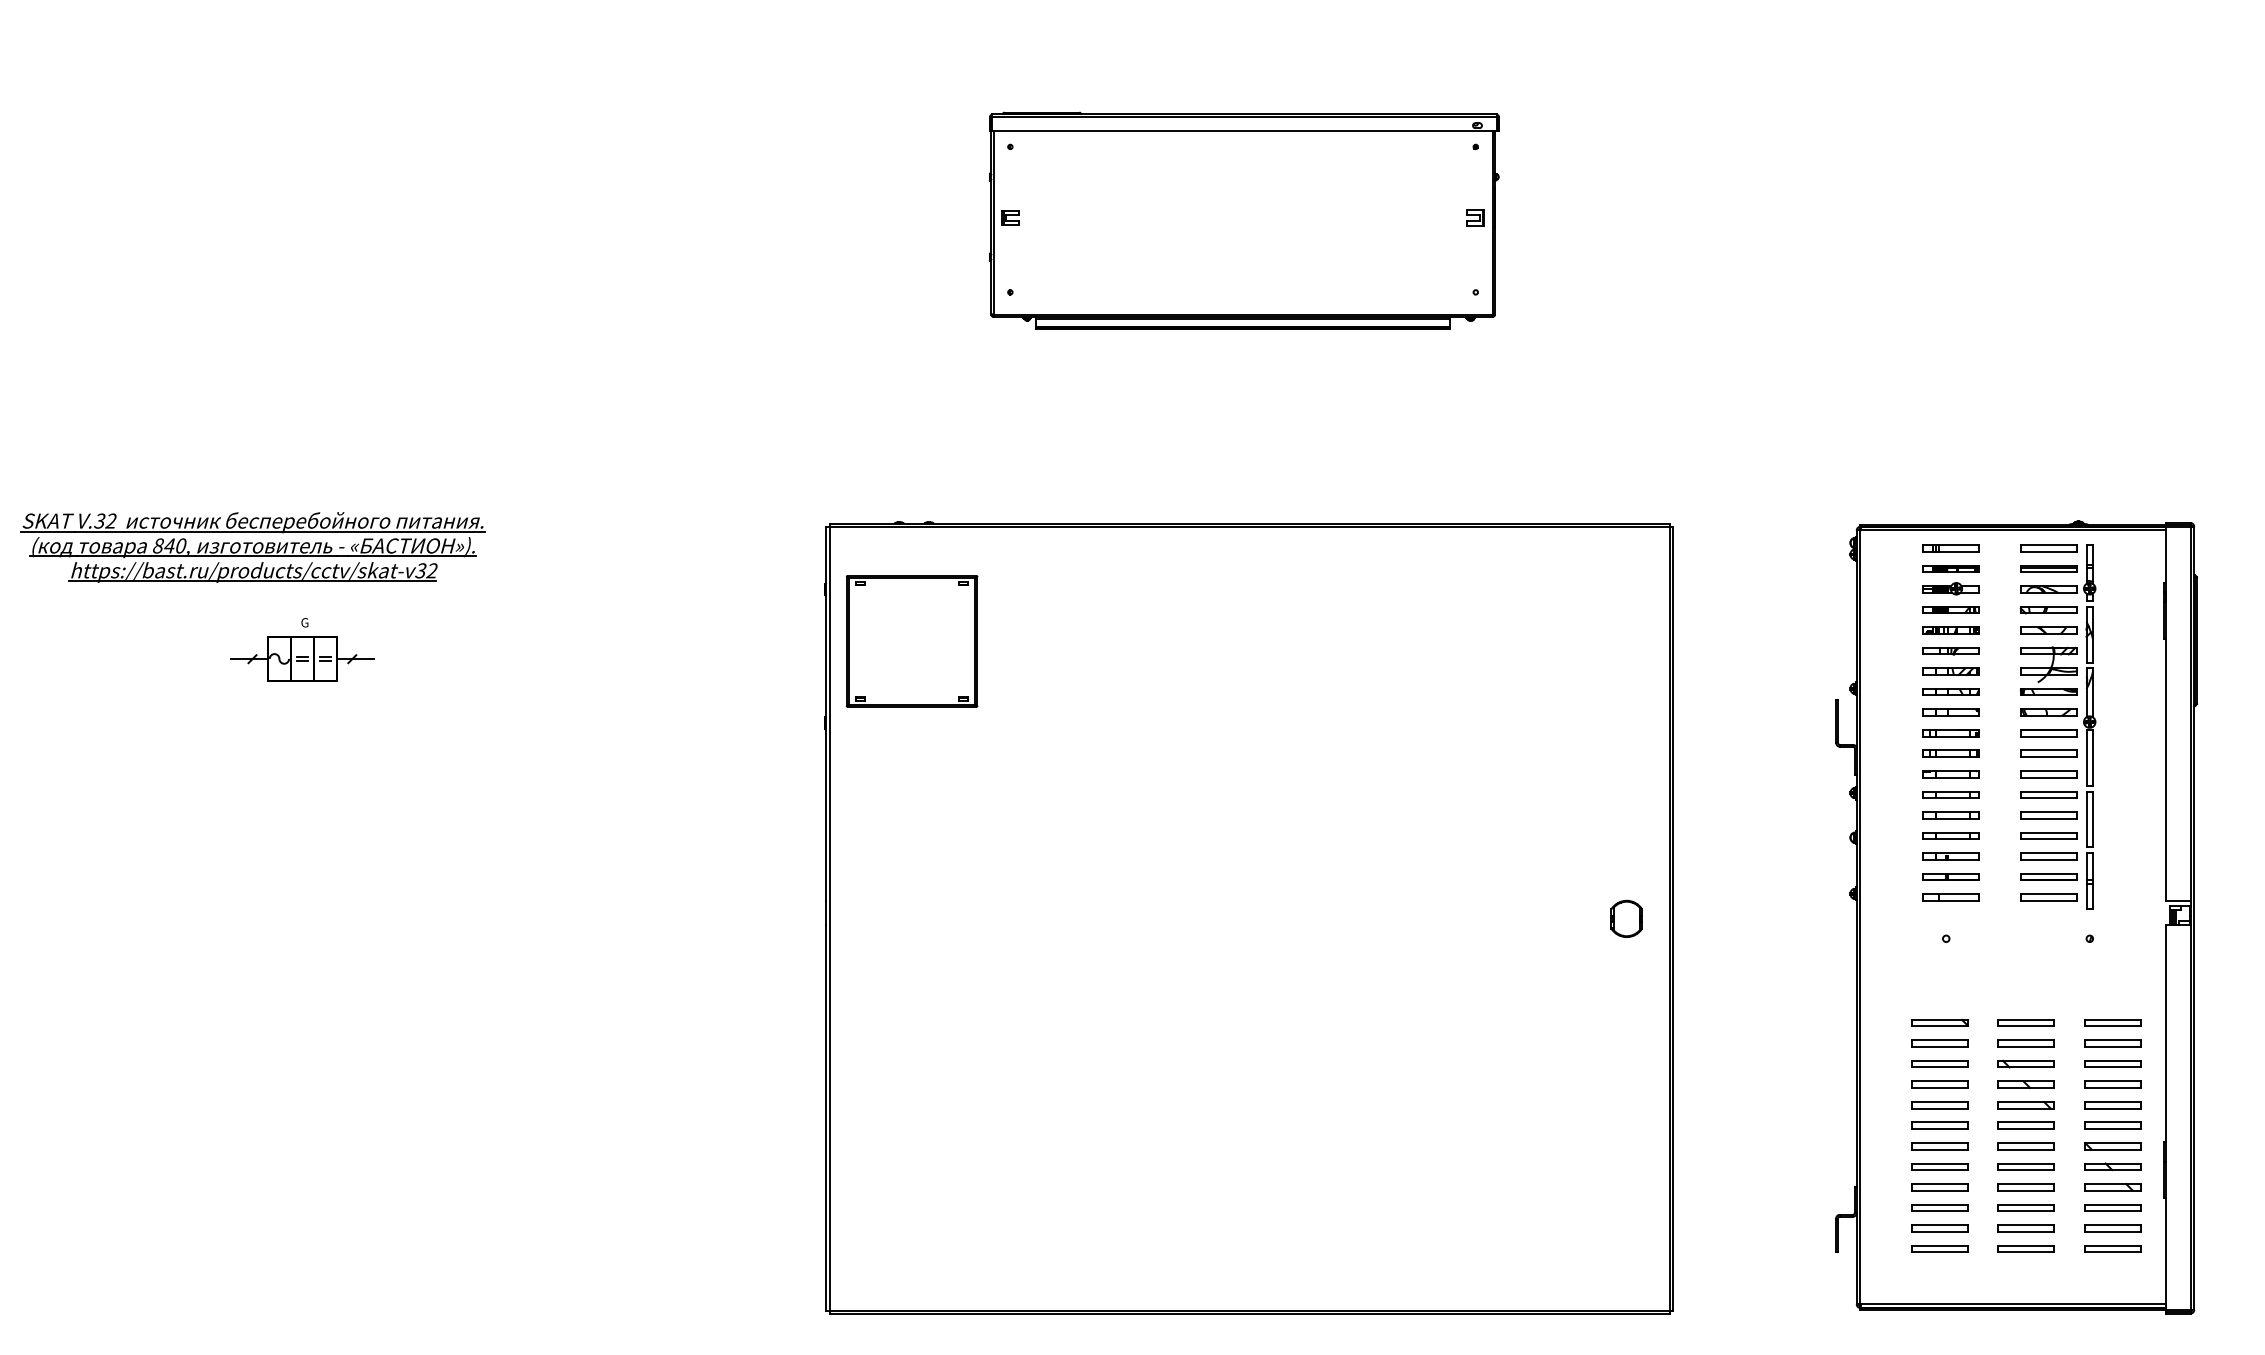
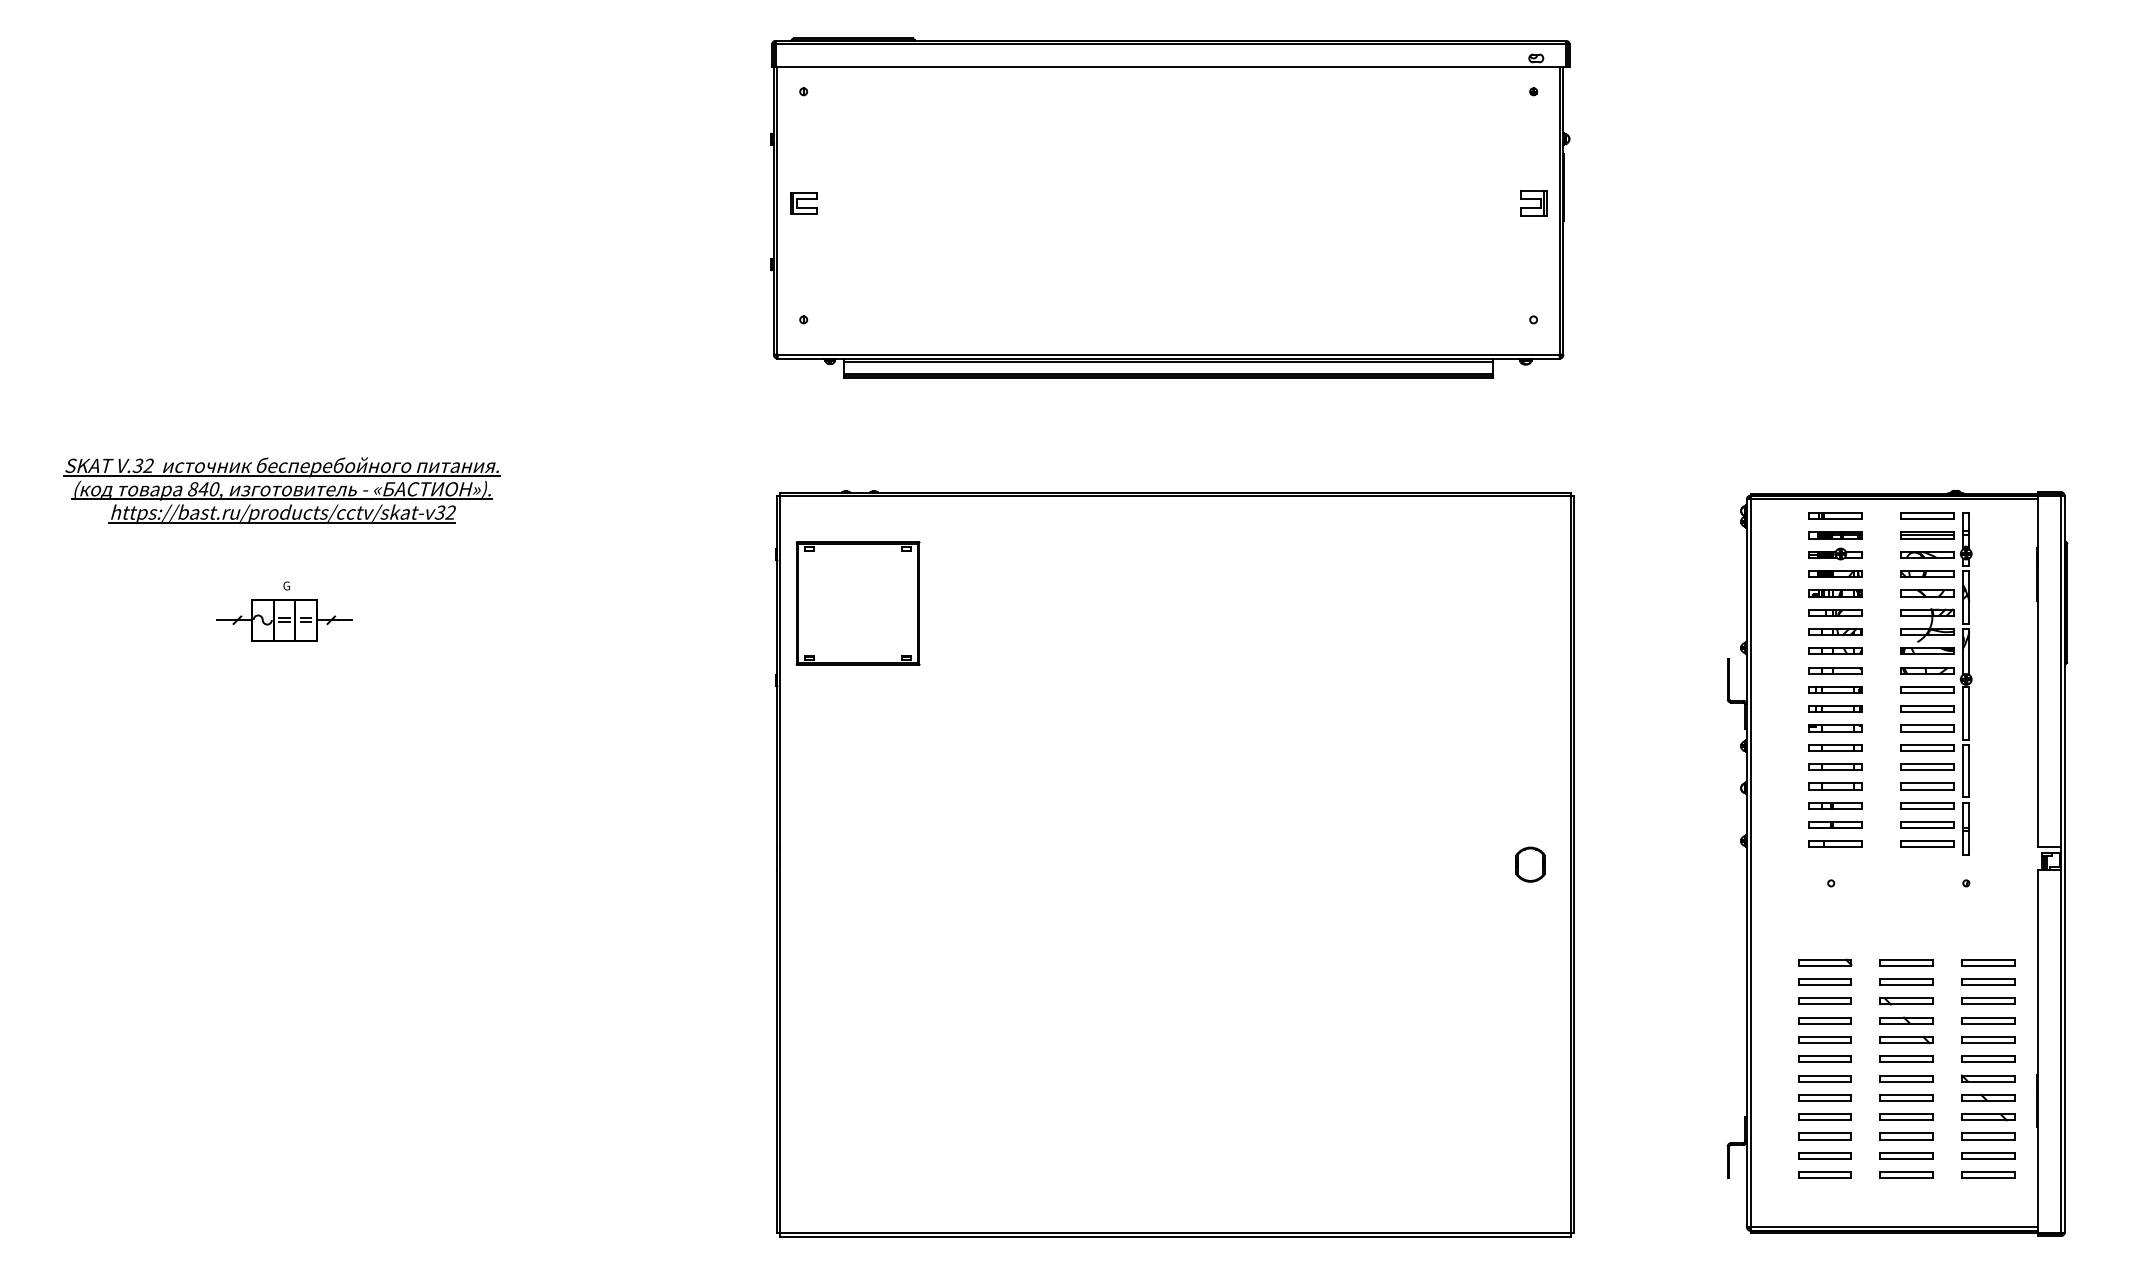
part: (1244, 220) -> (1170, 207), size x1.67
part: (252, 547) -> (281, 490), moved

